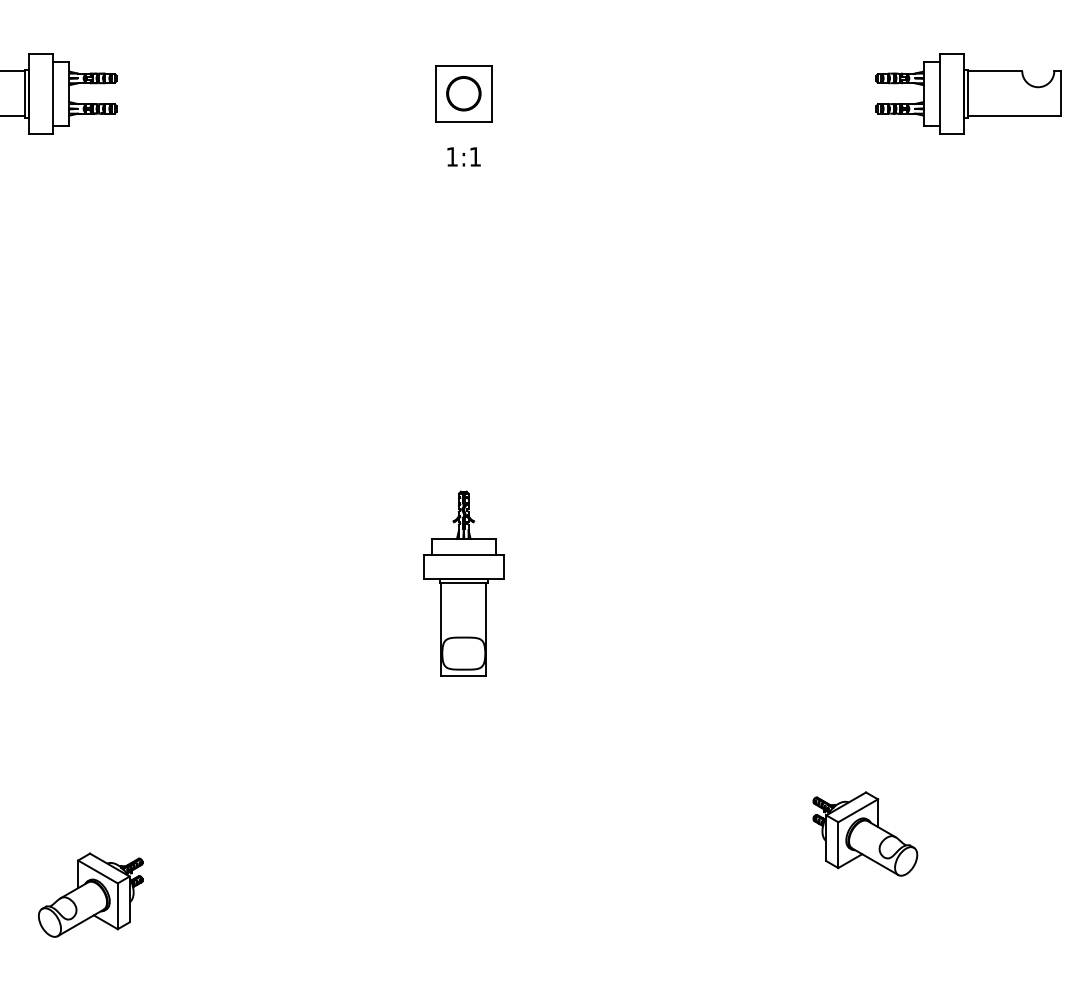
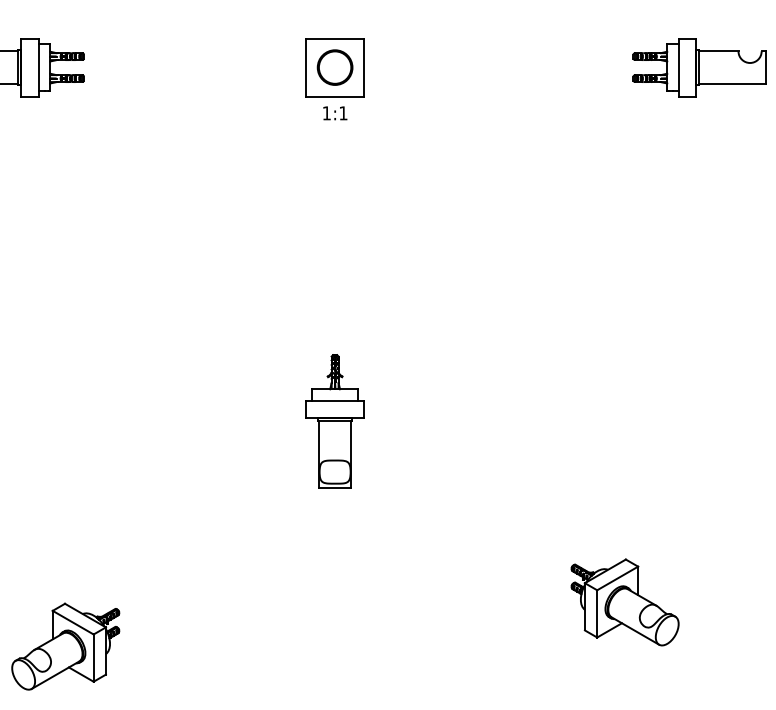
part: (463, 93) -> (334, 67), size x1.43
part: (865, 833) -> (625, 602), size x1.43
part: (90, 894) -> (65, 646), size x1.43

